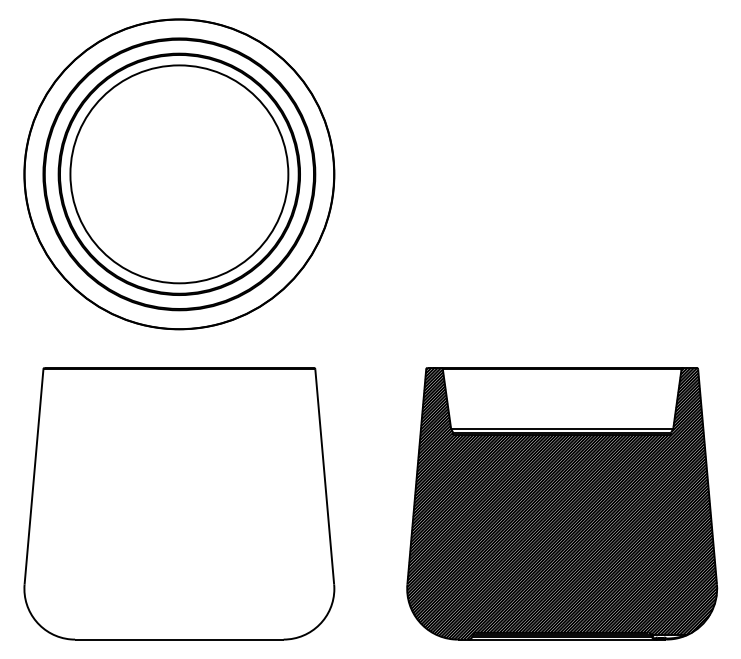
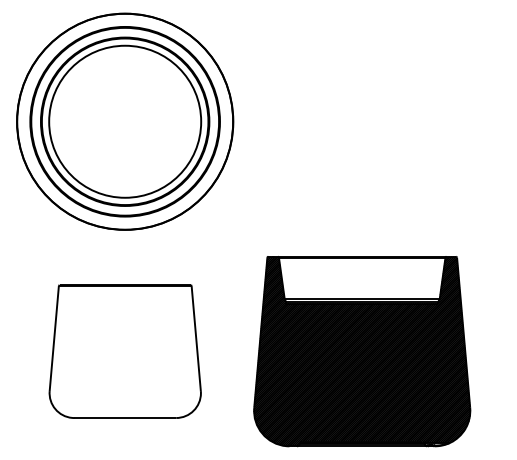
part: (179, 503) -> (125, 351), size x0.7
part: (562, 503) -> (362, 351), moved

